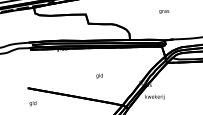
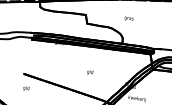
text: (164, 11) -> (129, 18), moved

